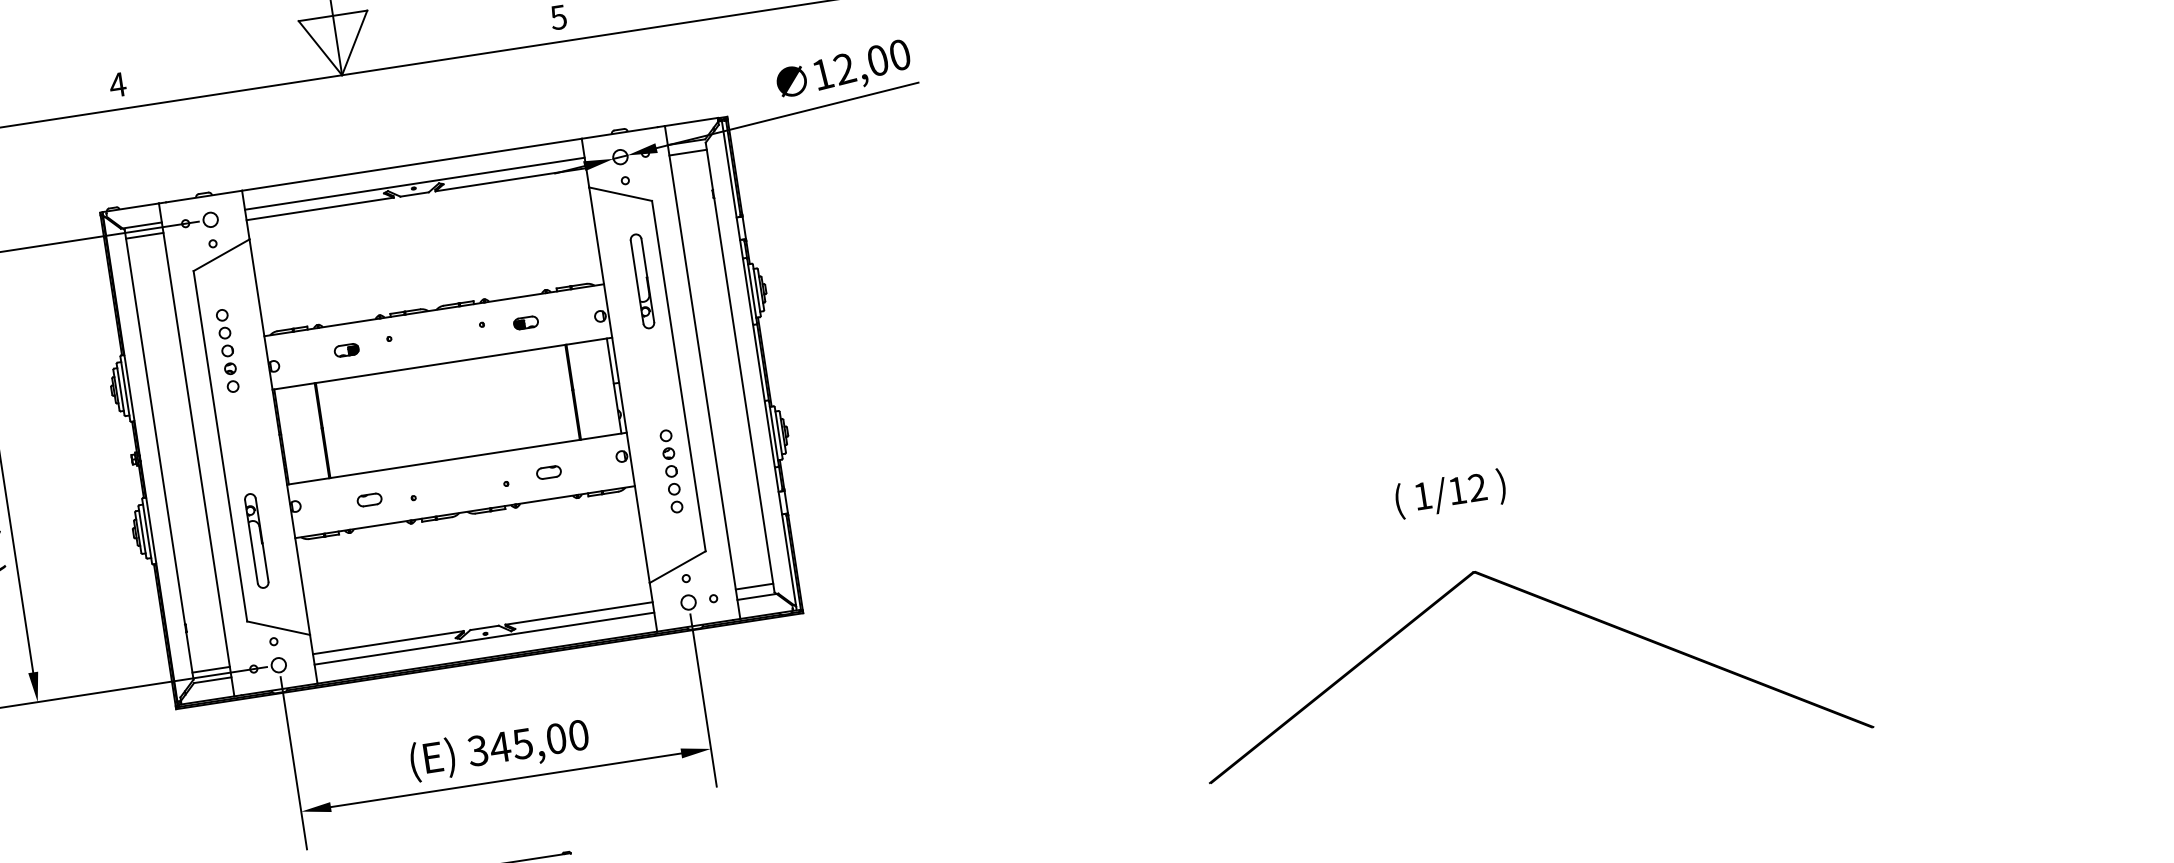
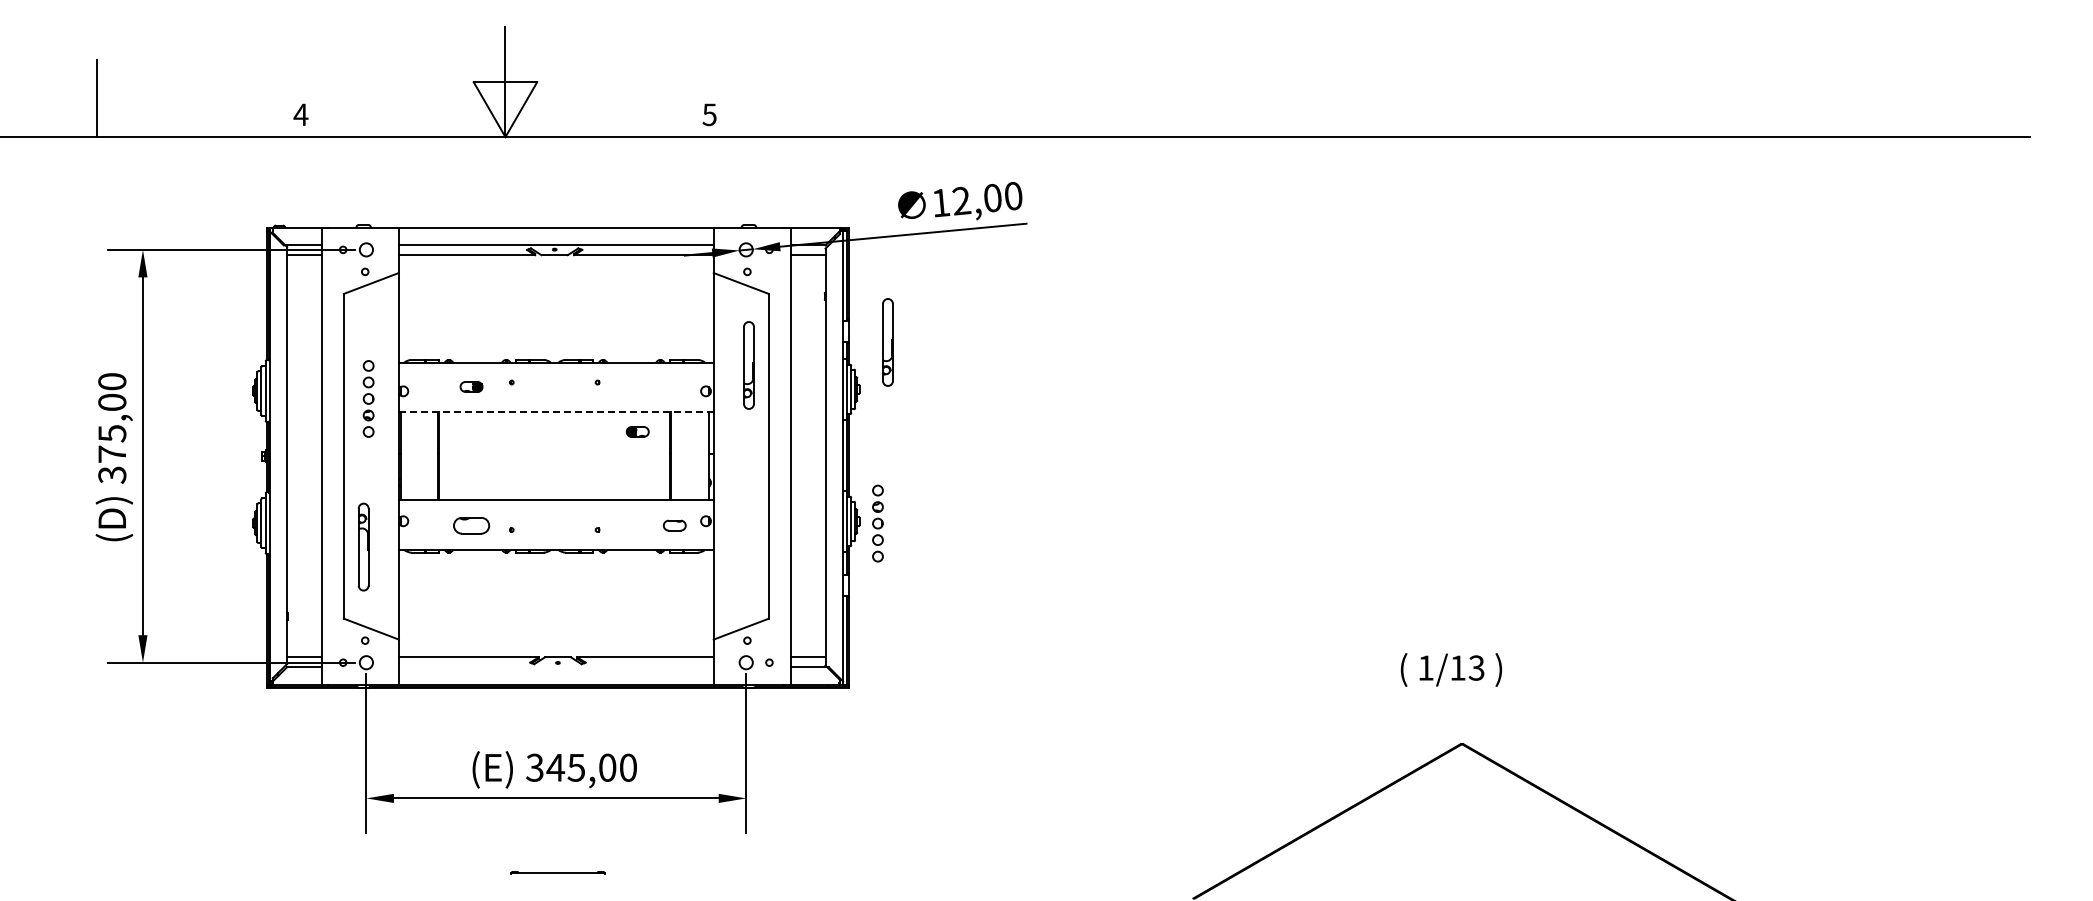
part: (788, 233) -> (887, 342), added
part: (525, 322) -> (637, 431), moved
part: (227, 350) -> (368, 398), moved
line: (441, 364) -> (555, 412), solid -> dashed
part: (671, 471) -> (877, 523), moved
part: (548, 472) -> (674, 525), moved
text: (1477, 488) -> (1476, 668), 1/12 -> 1/13
part: (369, 499) -> (471, 525), size x1.6
line: (483, 639) -> (555, 667), removed

